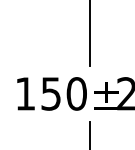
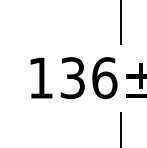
text: (64, 93) -> (89, 77), 150 -> 136

